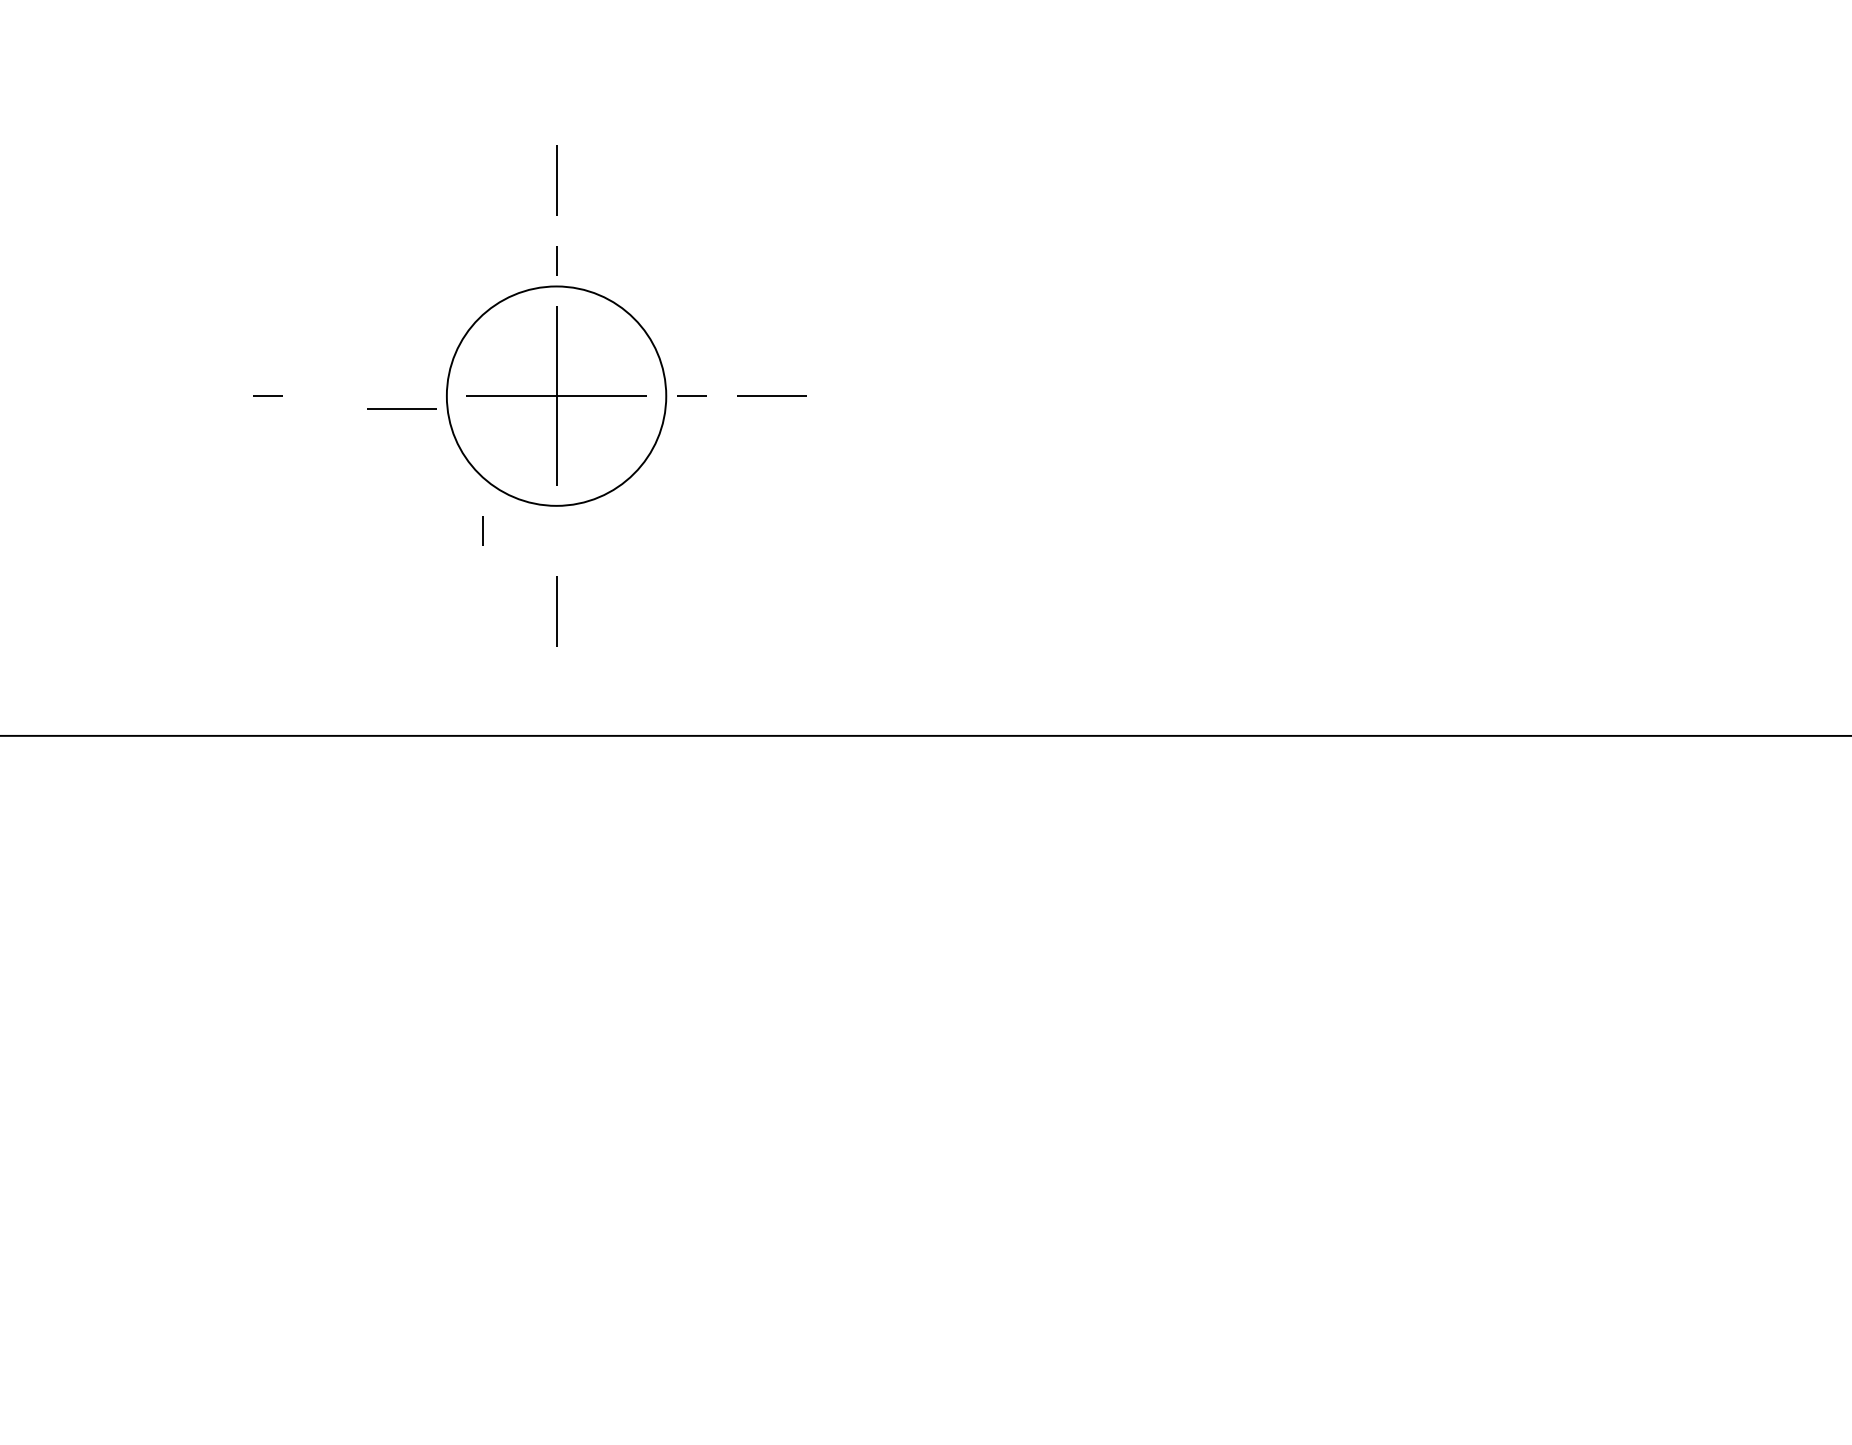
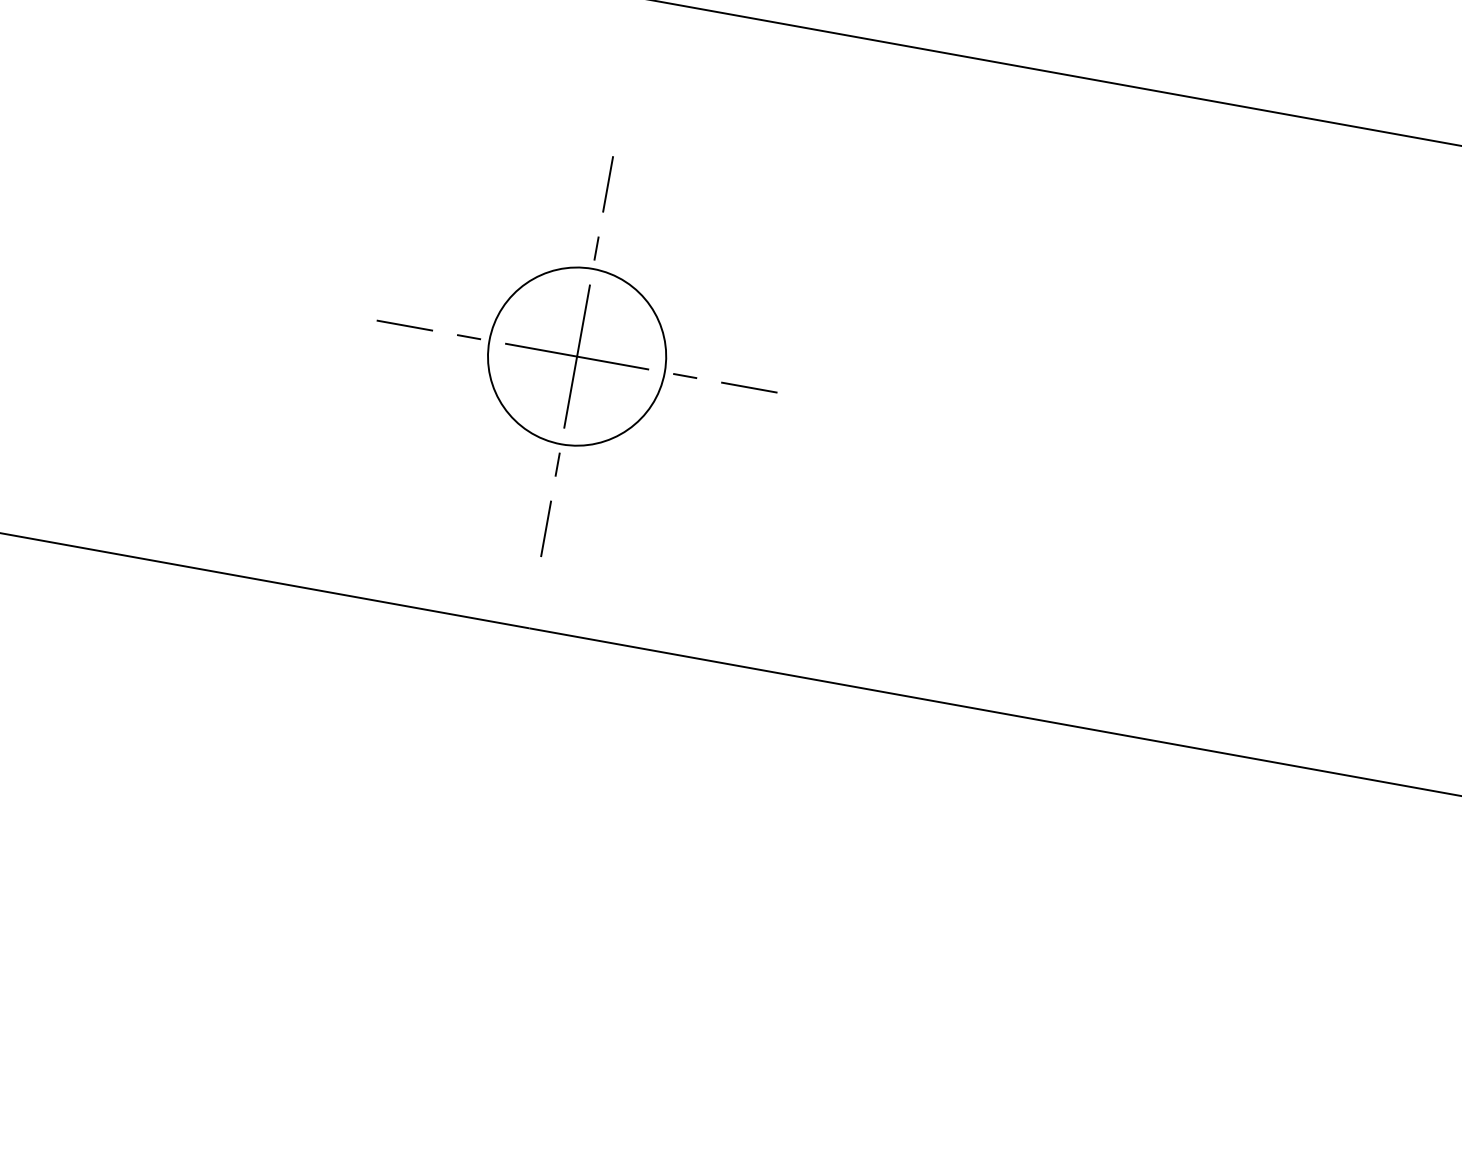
line: (267, 395) -> (468, 336), moved
line: (401, 408) -> (404, 325), moved
line: (482, 530) -> (557, 463), moved

